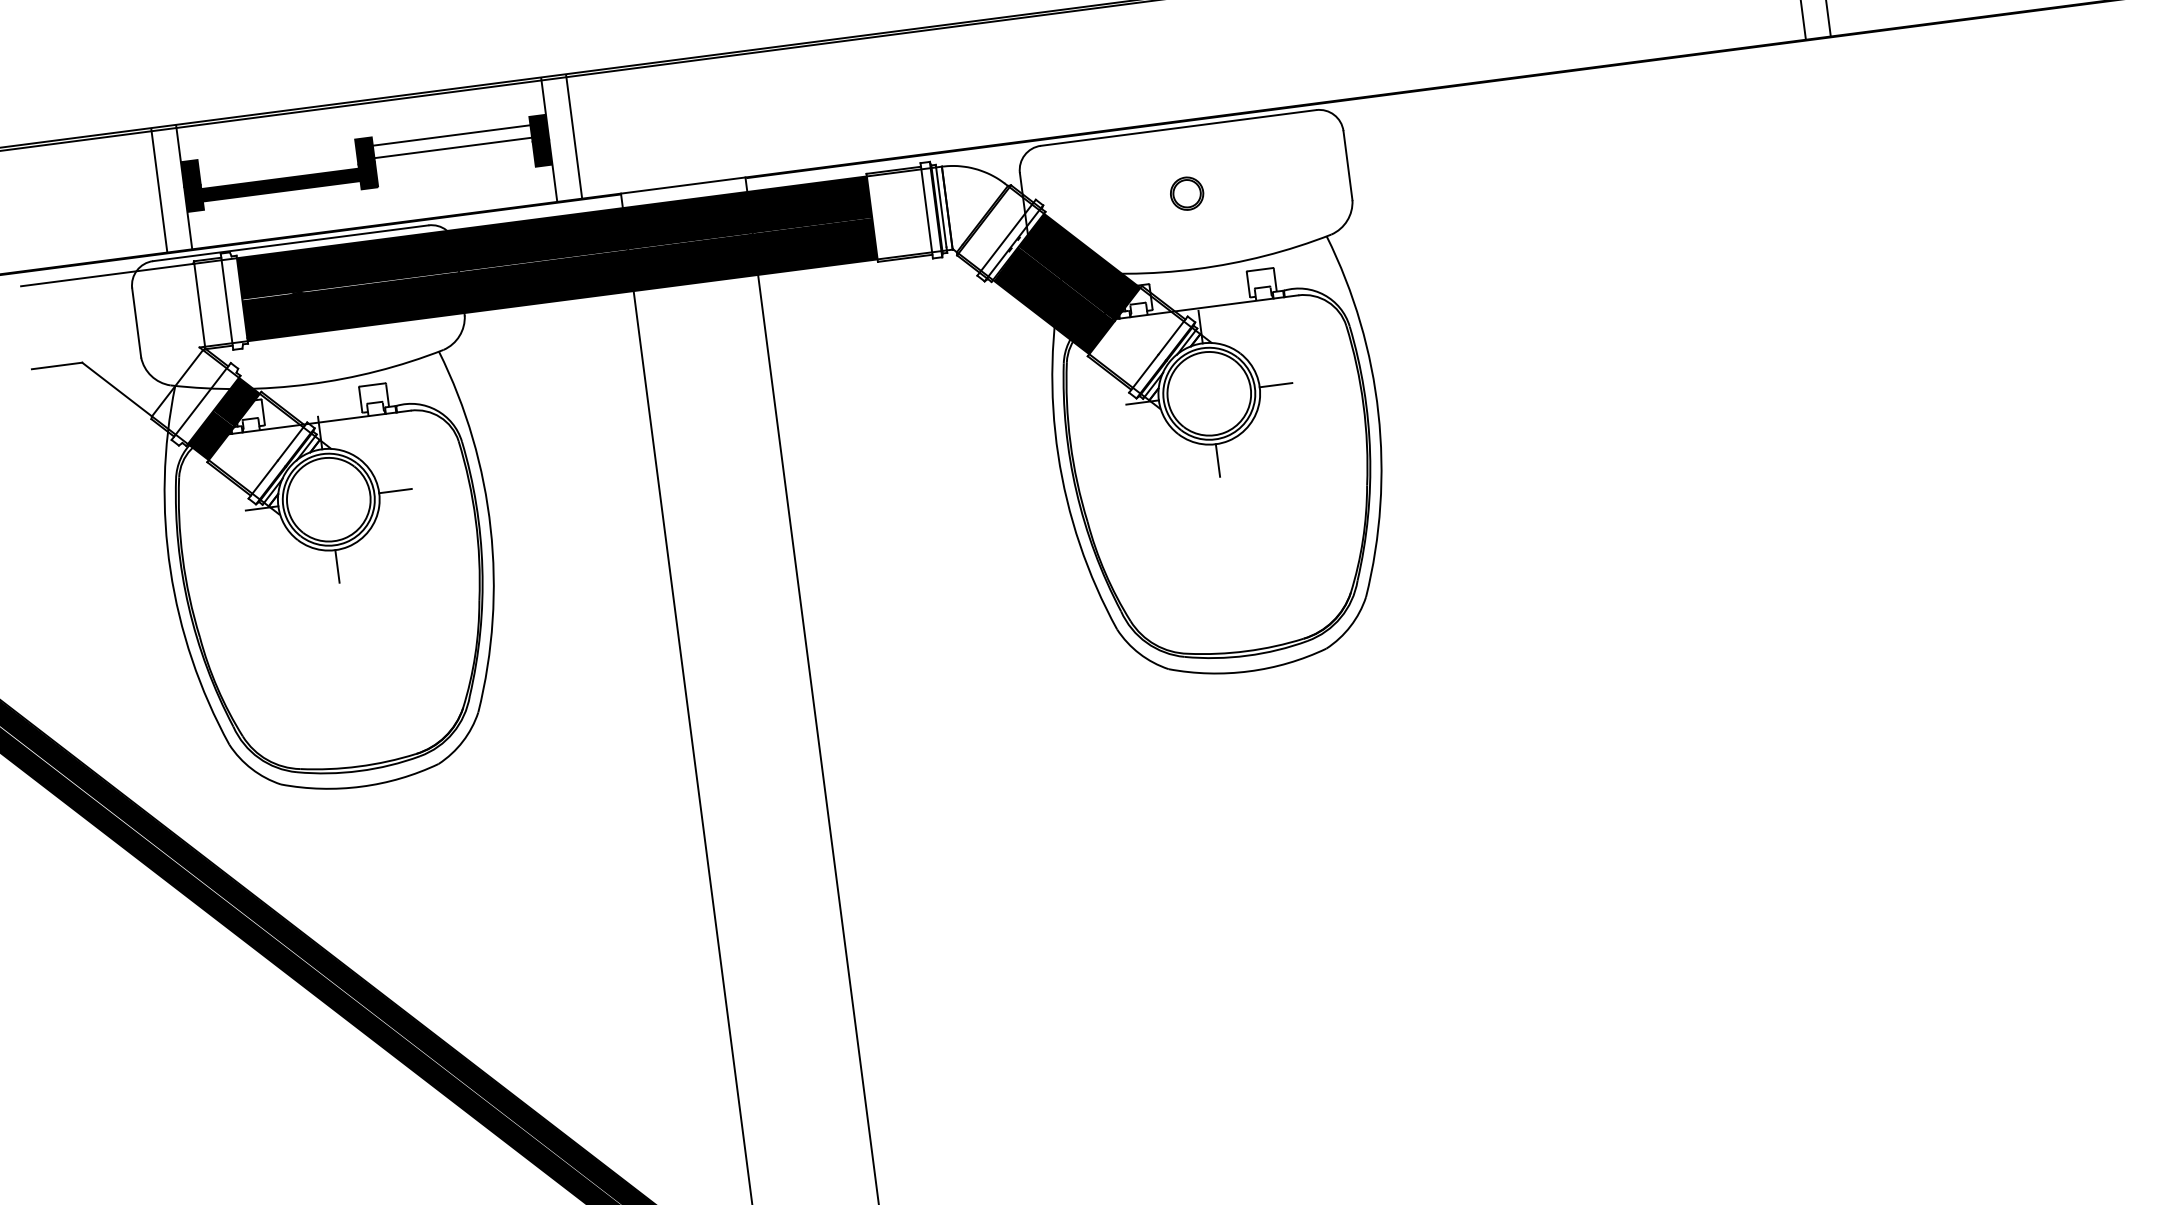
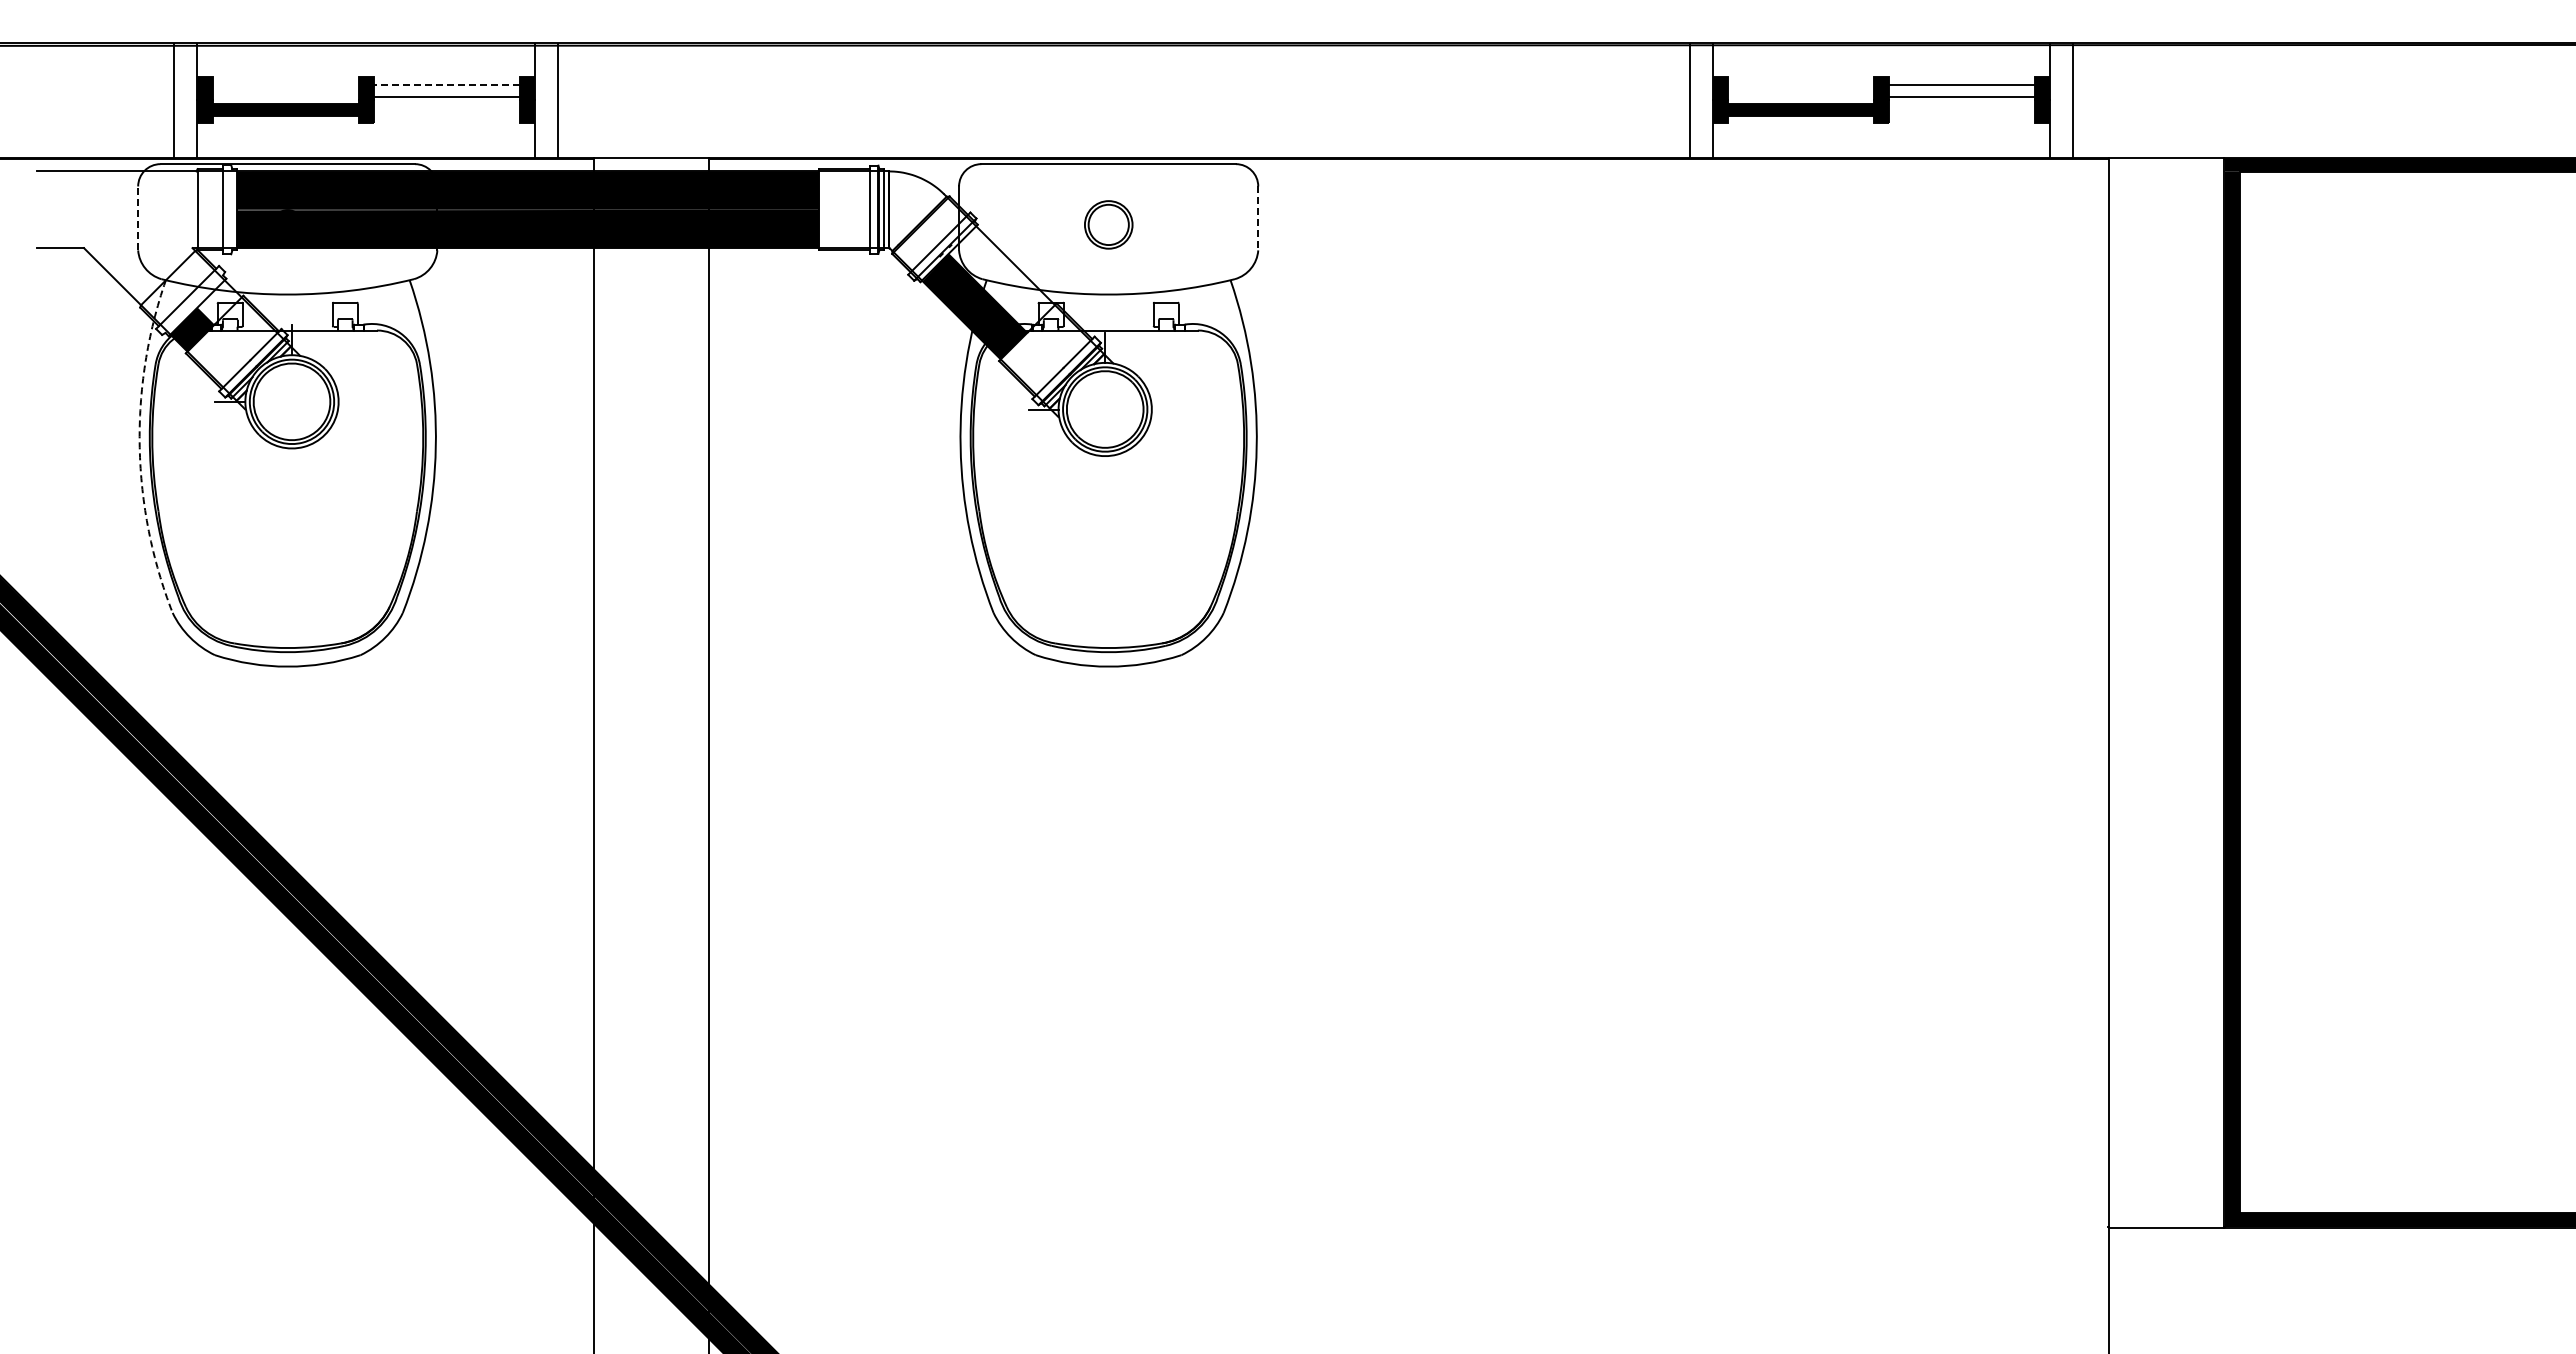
line: (451, 135) -> (446, 85), solid -> dashed
line: (1348, 165) -> (1258, 218), solid -> dashed
part: (1186, 193) -> (1108, 224), size x1.6
fill: (1079, 267) -> (1002, 279), removed
line: (137, 323) -> (138, 218), solid -> dashed
line: (1275, 385) -> (1166, 409), removed
fill: (236, 402) -> (219, 302), removed
line: (1218, 460) -> (1105, 471), removed
line: (395, 490) -> (353, 401), removed
line: (337, 566) -> (292, 463), removed
arc: (170, 570) -> (139, 447), solid -> dashed

